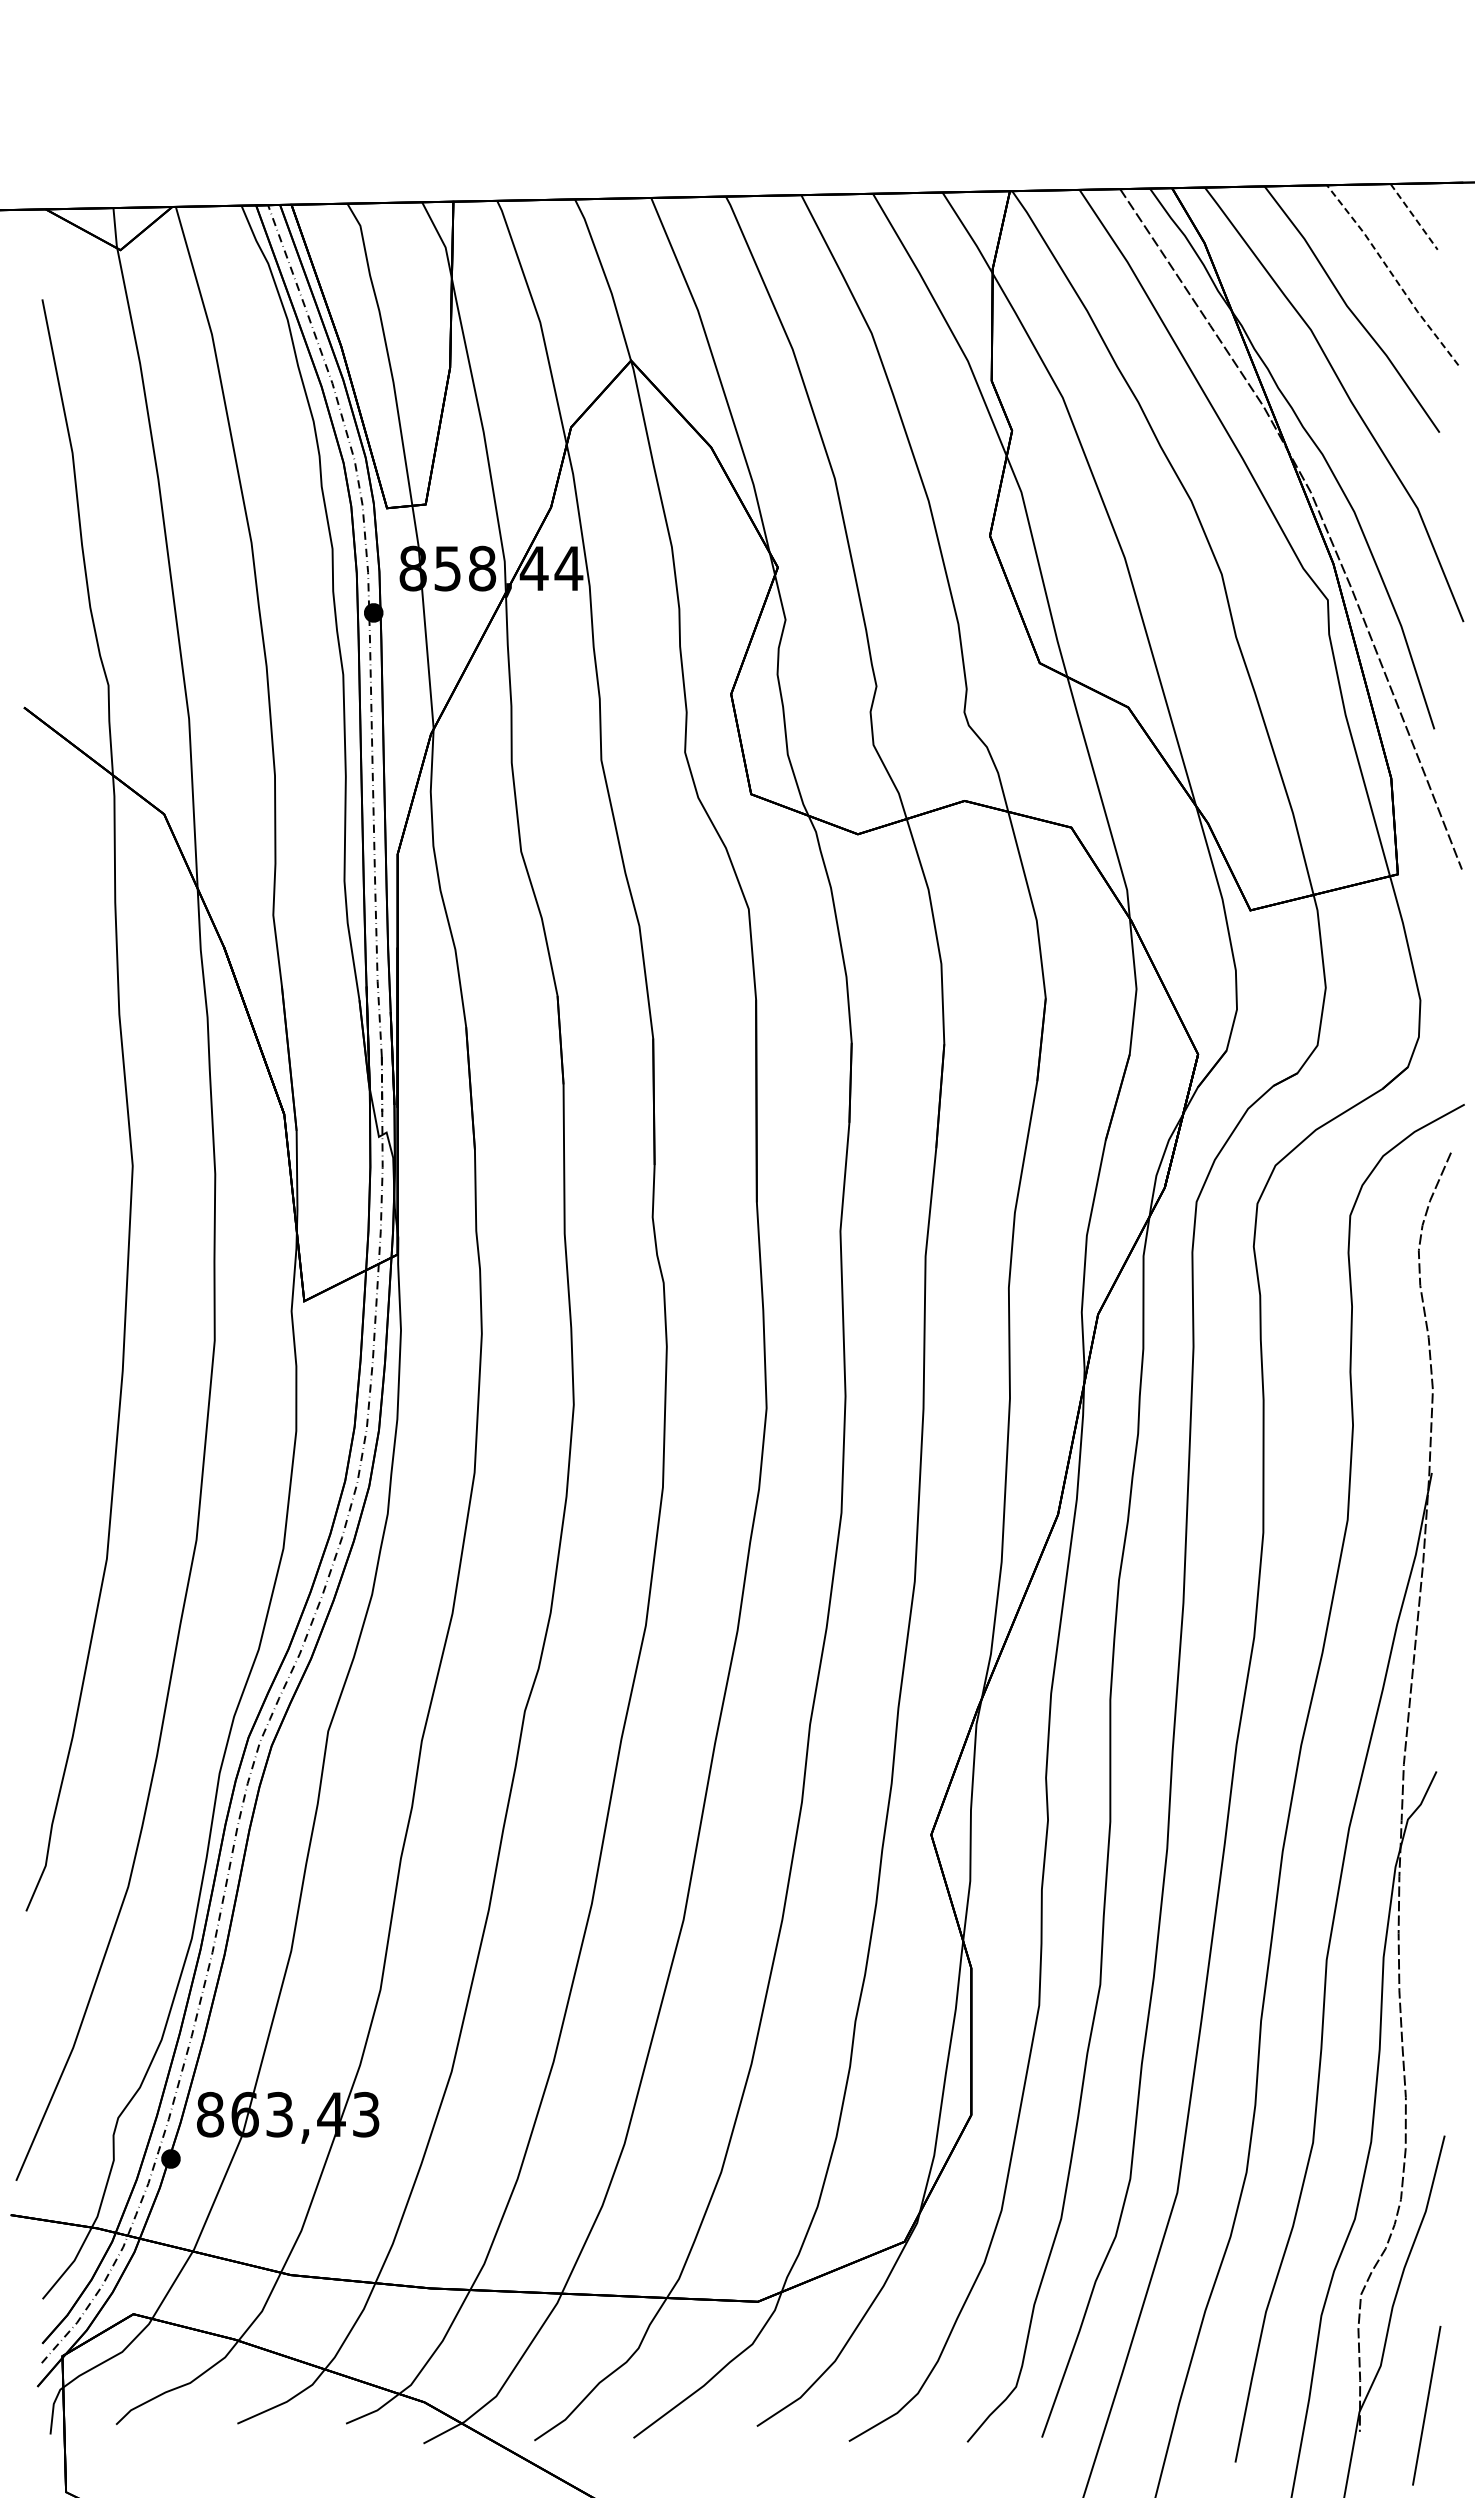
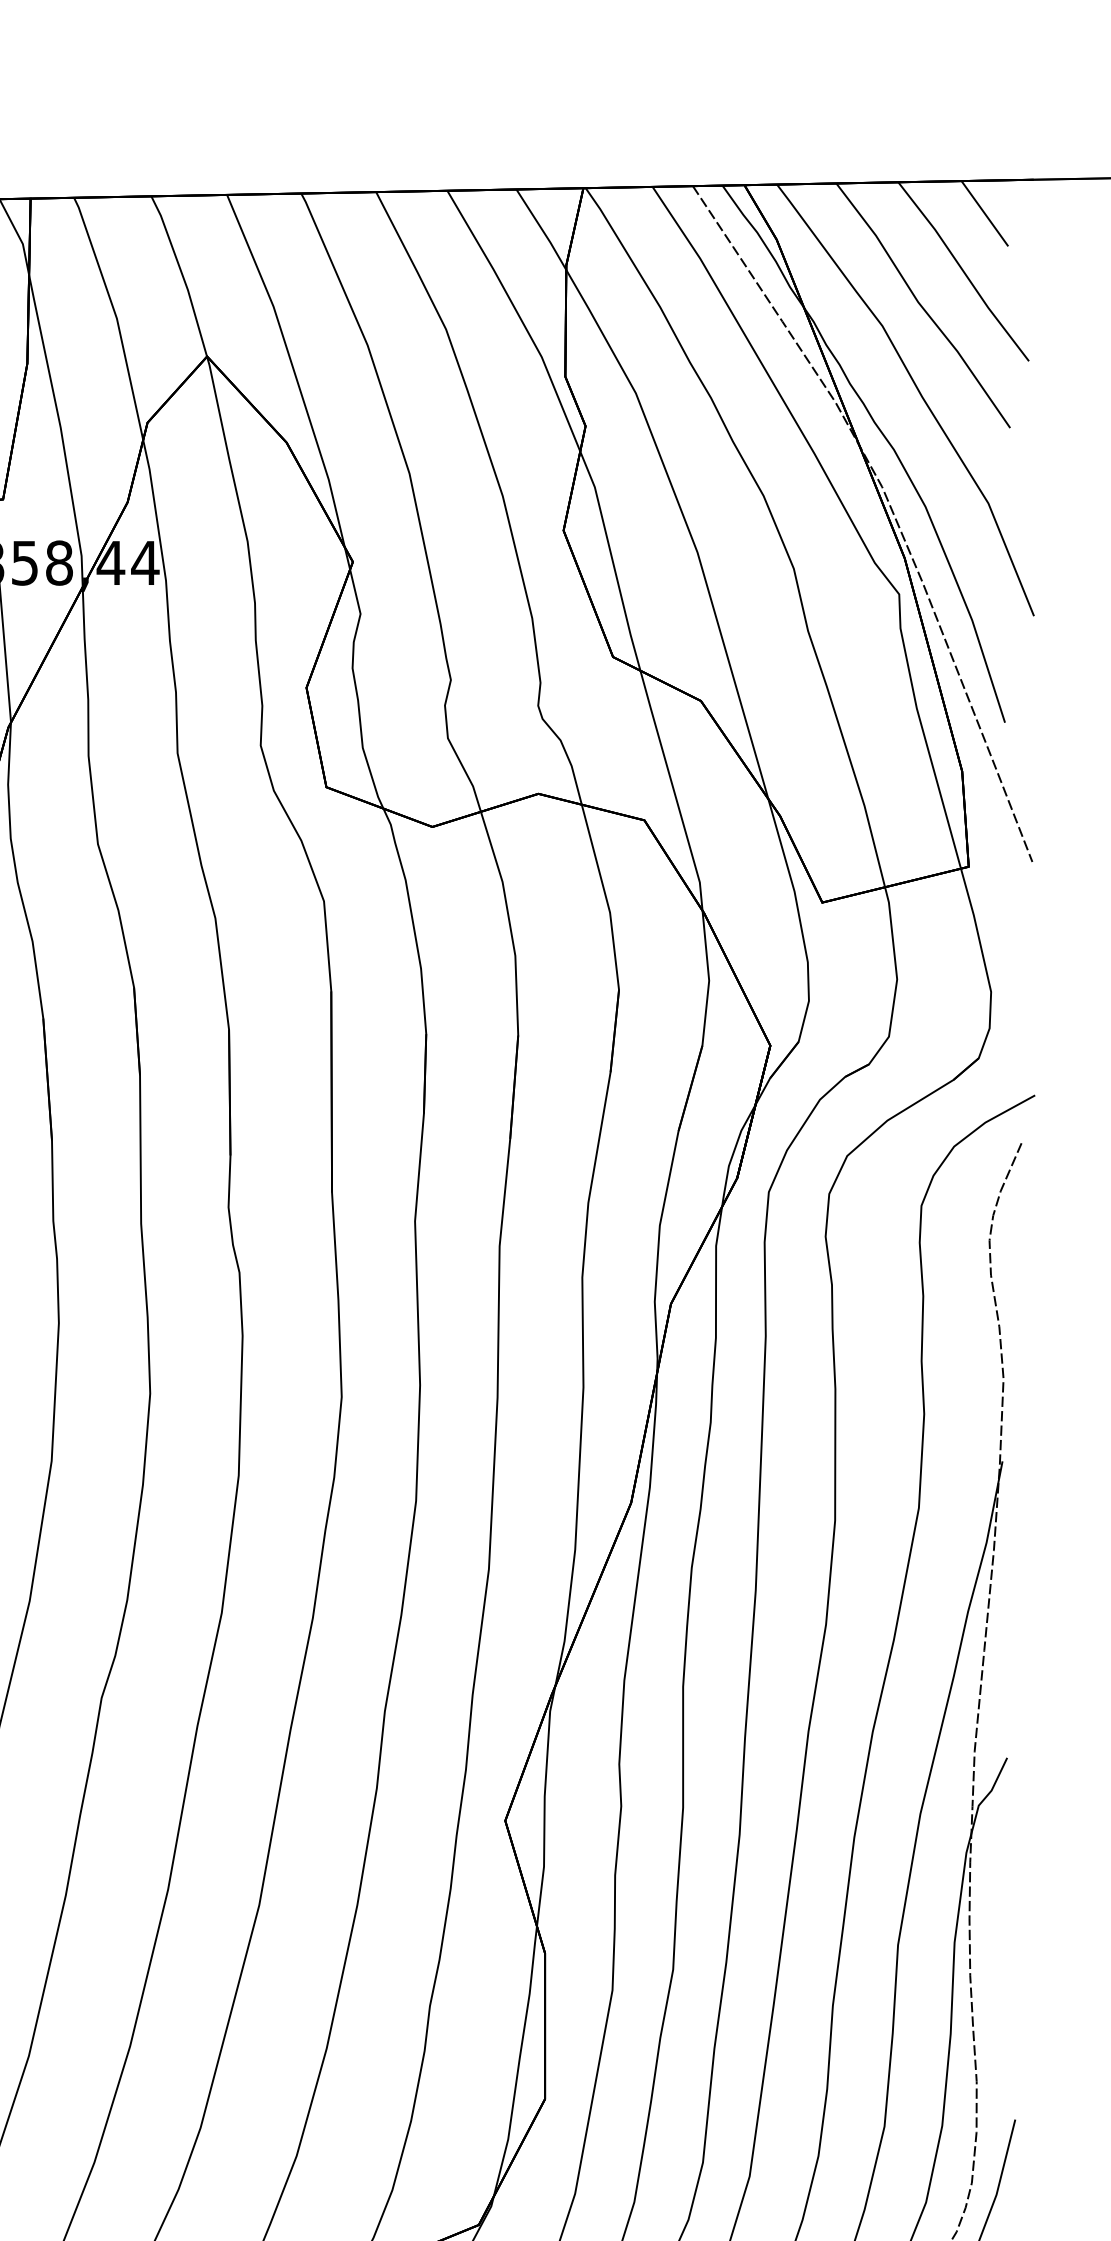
line: (1414, 217) -> (985, 214), dashed -> solid
line: (1392, 274) -> (963, 270), dashed -> solid

